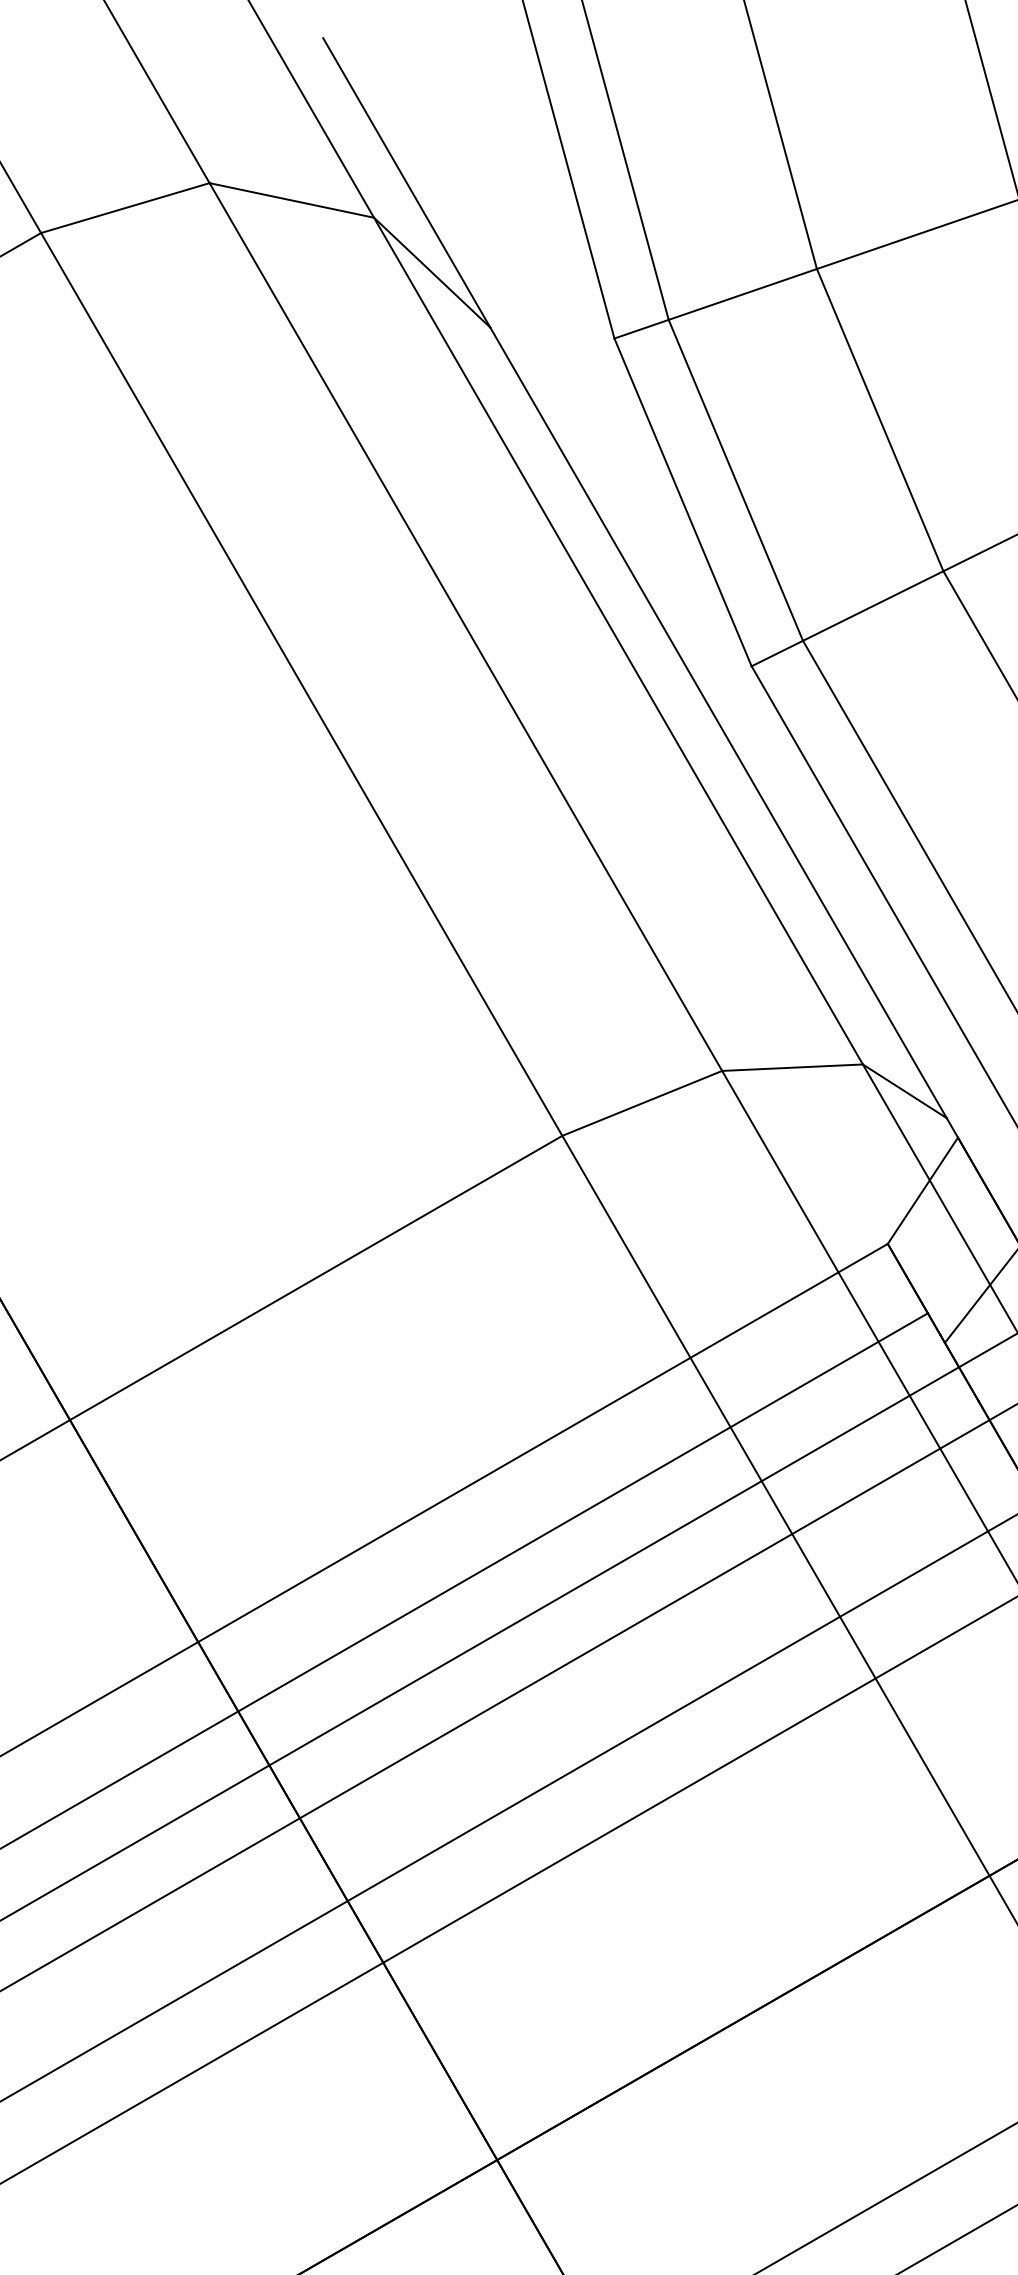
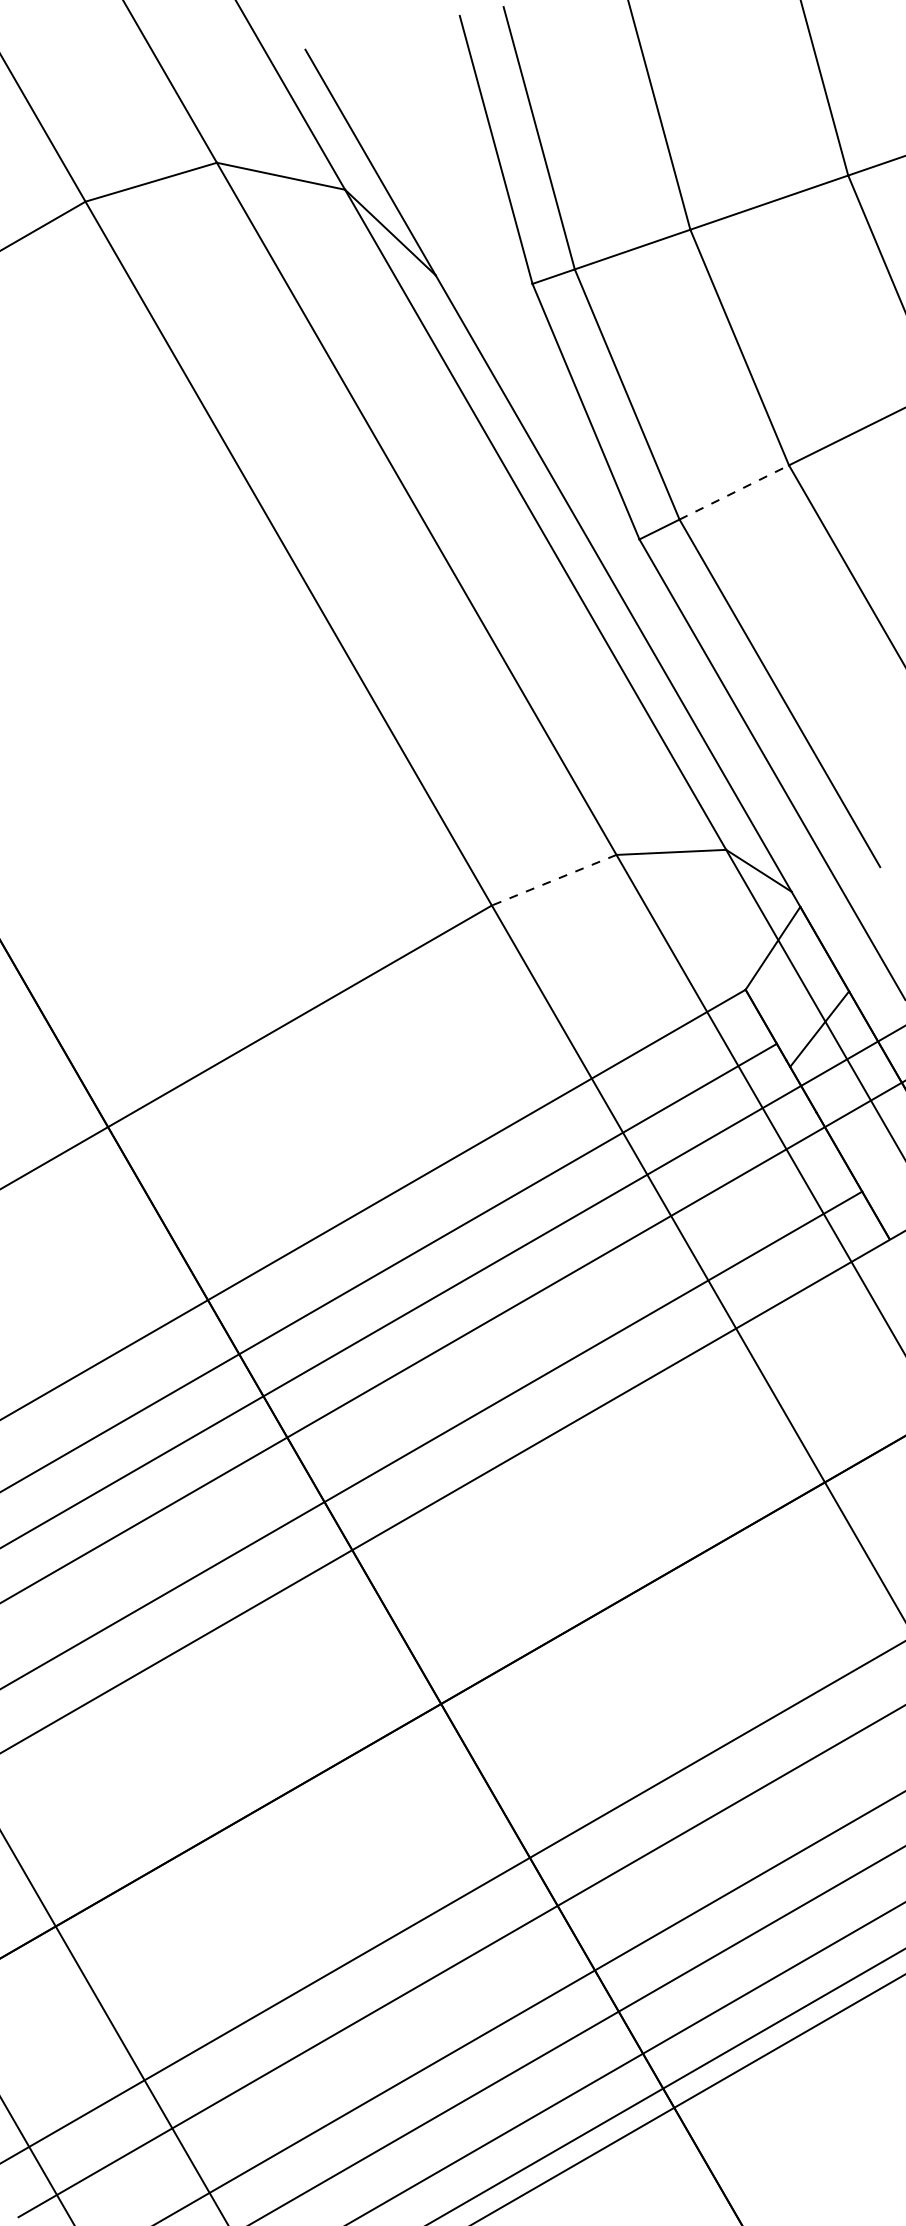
line: (873, 606) -> (734, 492), solid -> dashed
line: (641, 1103) -> (553, 880), solid -> dashed

